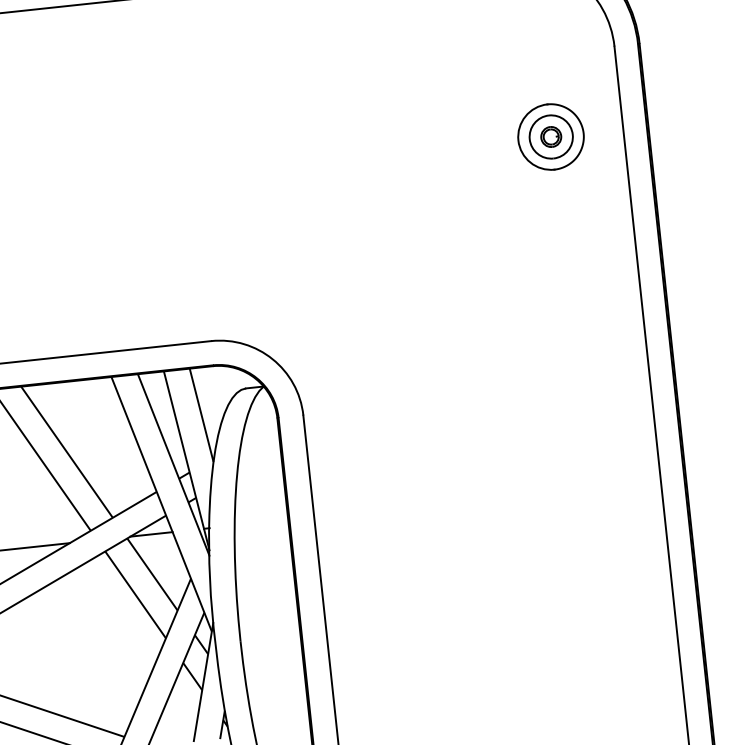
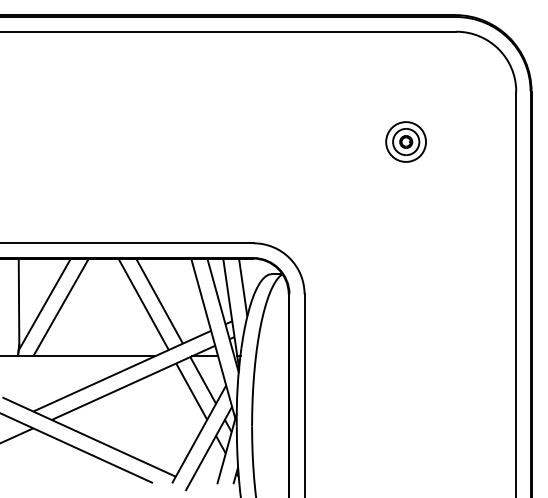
part: (549, 136) -> (405, 141), moved

